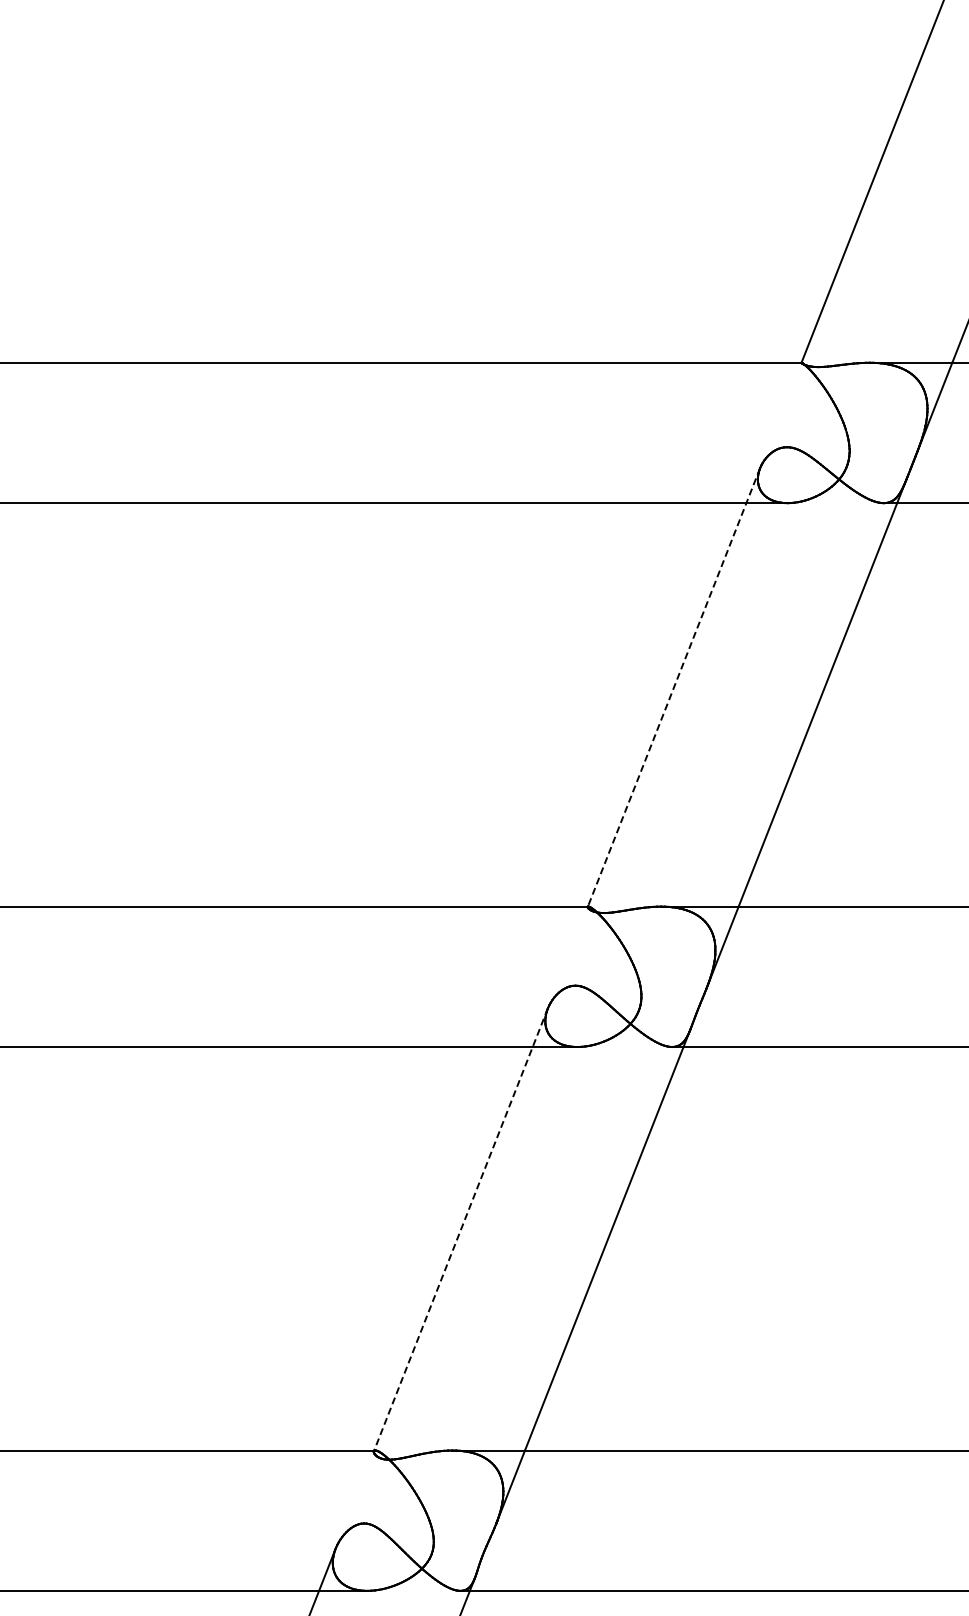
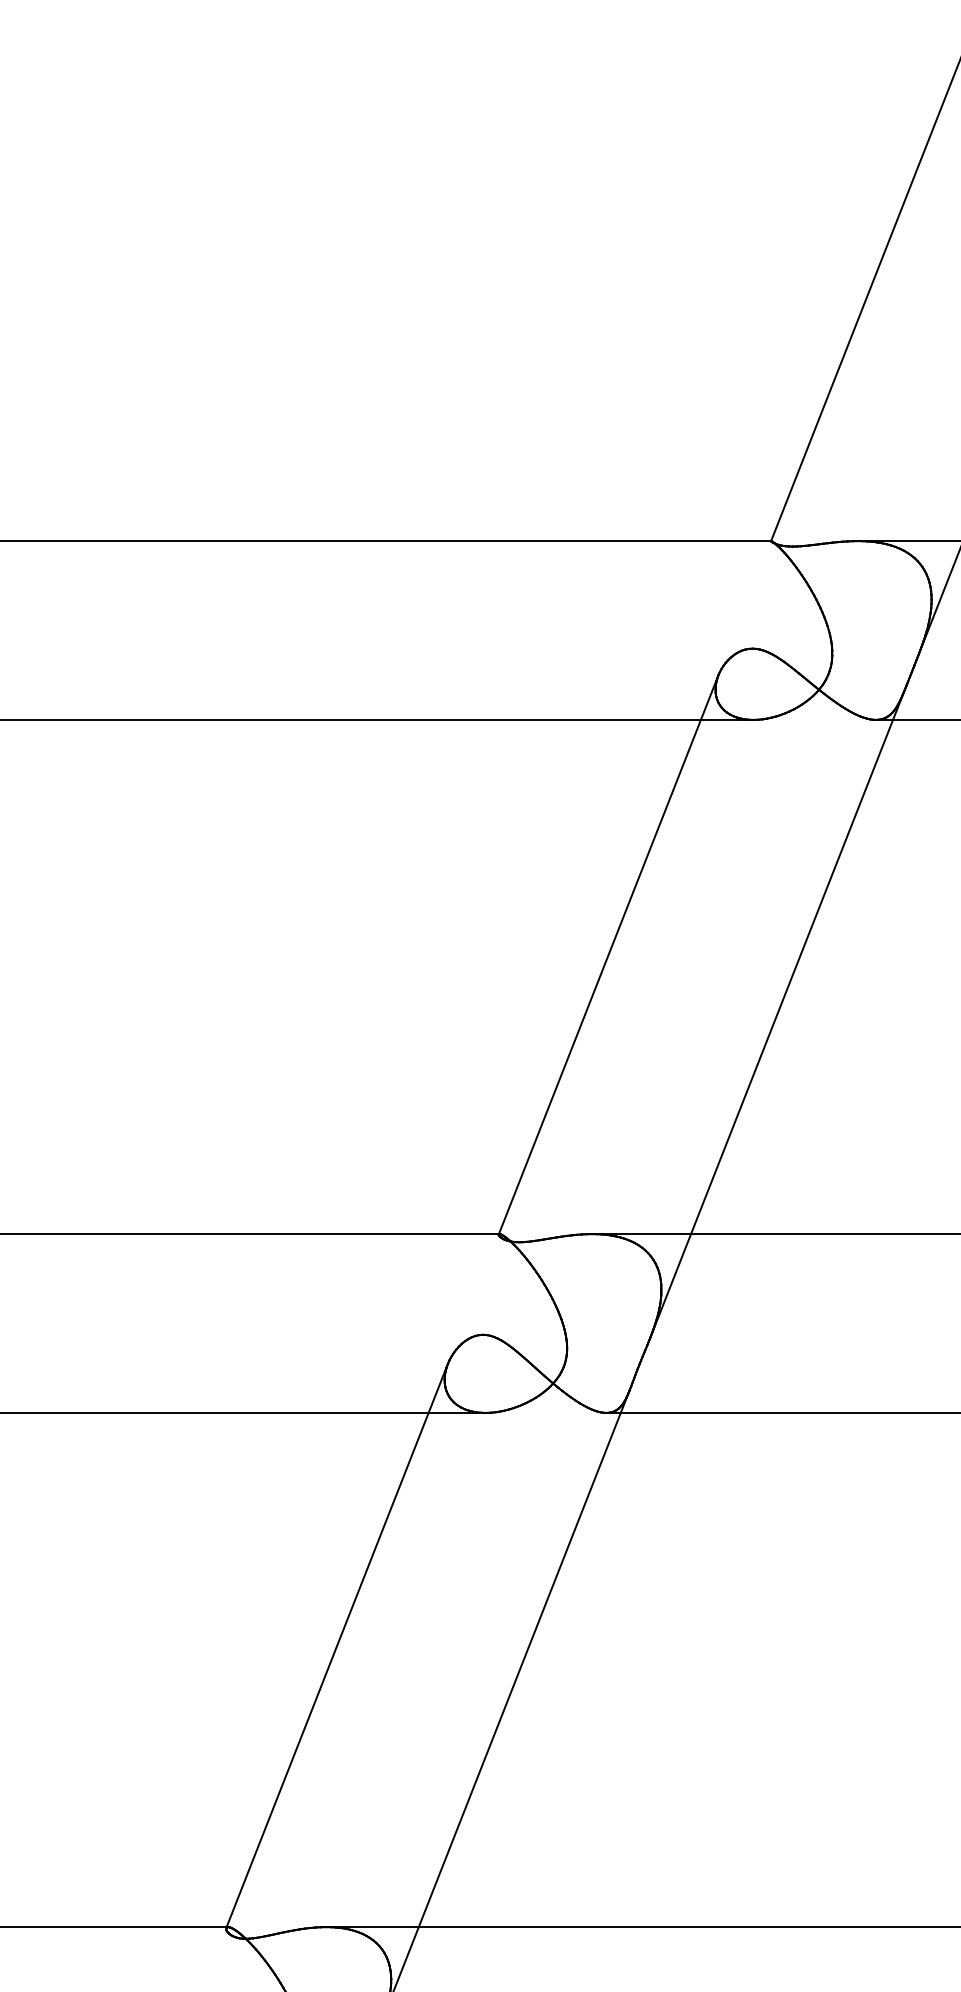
line: (673, 687) -> (607, 954), dashed -> solid
line: (460, 1229) -> (336, 1645), dashed -> solid

